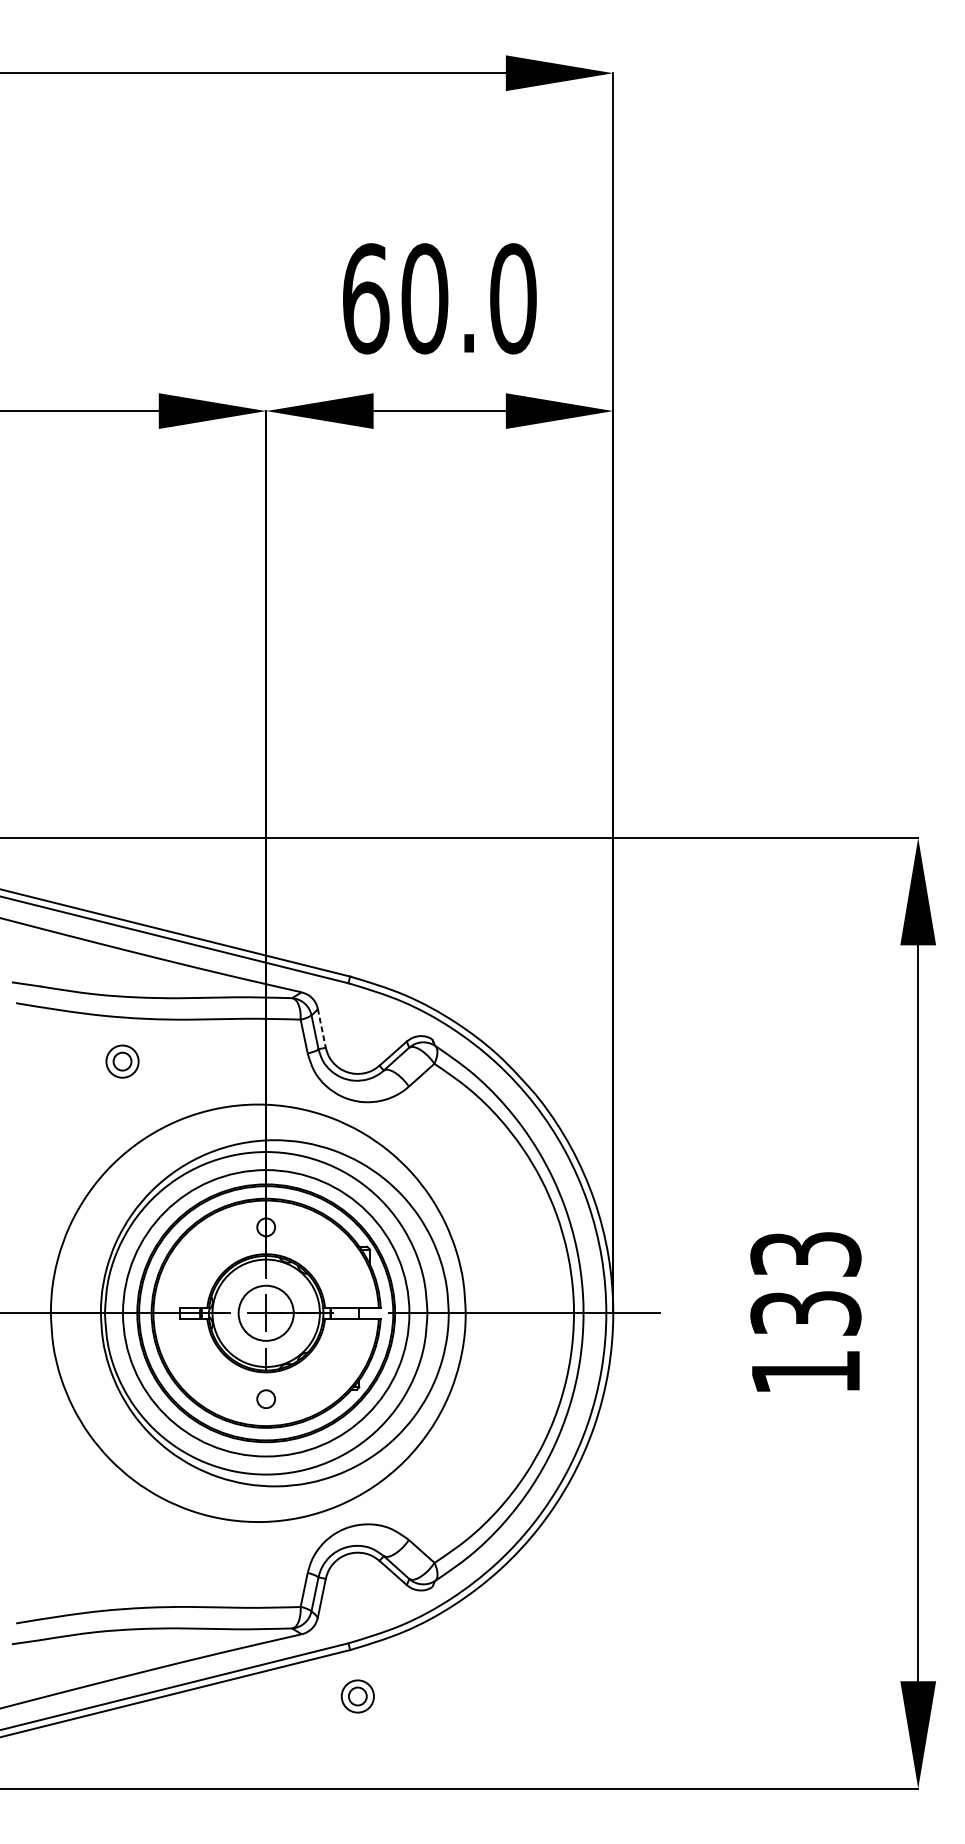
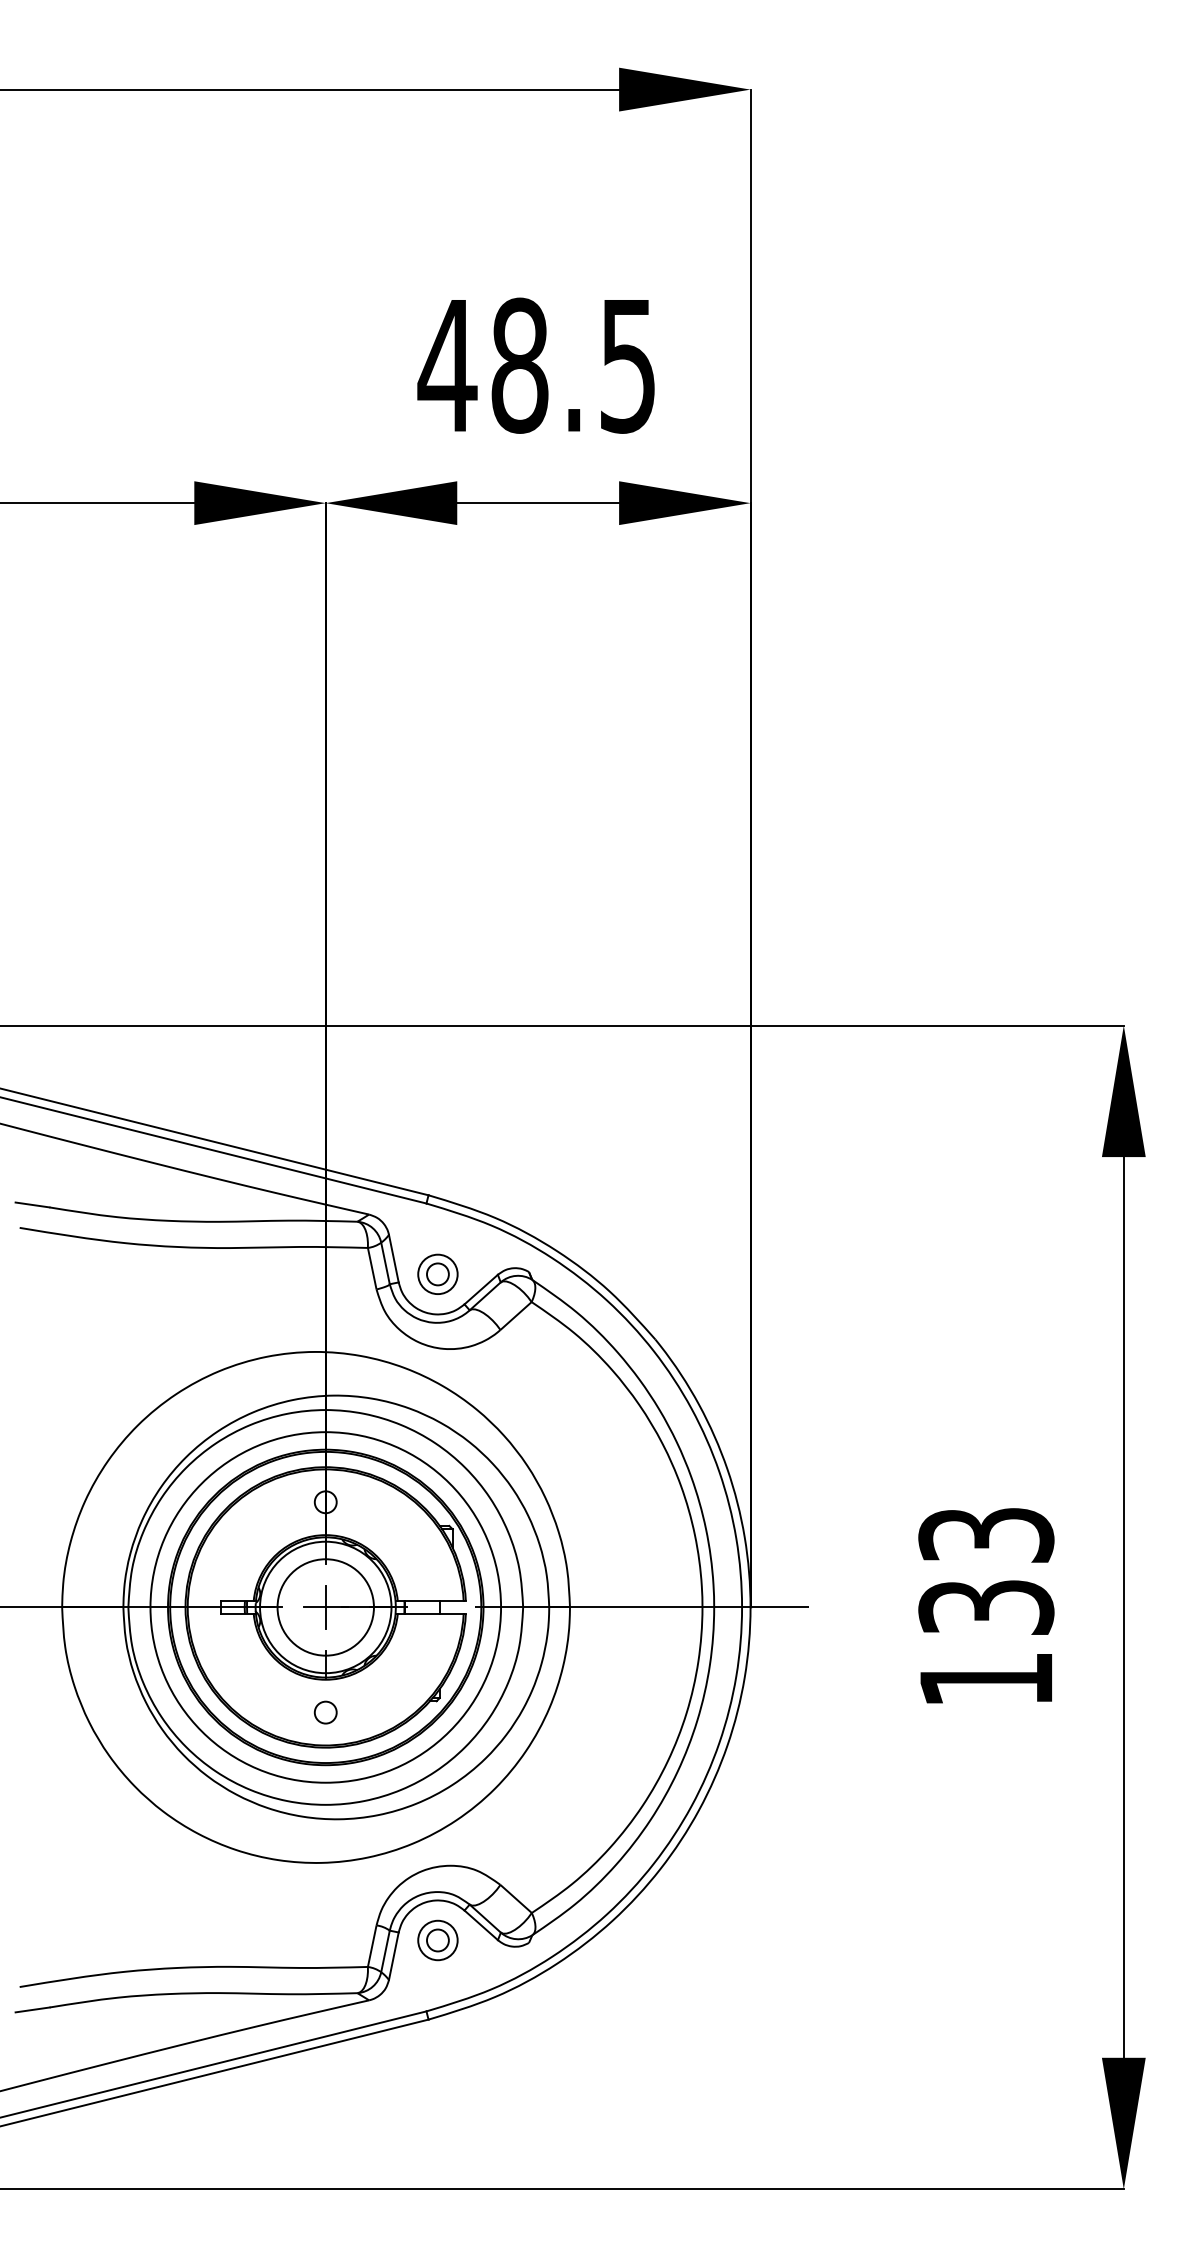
text: (438, 298) -> (536, 365), 60.0 -> 48.5
line: (321, 1029) -> (393, 1259), dashed -> solid
part: (122, 1060) -> (437, 1273), moved
circle: (265, 1313) -> (325, 1607), size x1.43
part: (357, 1696) -> (437, 1940), moved

